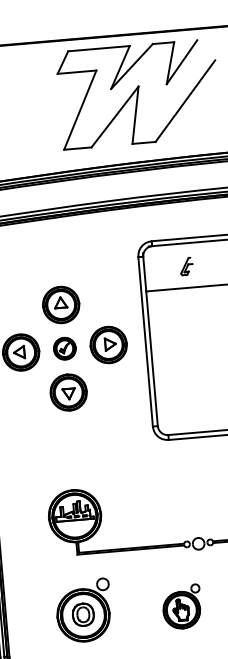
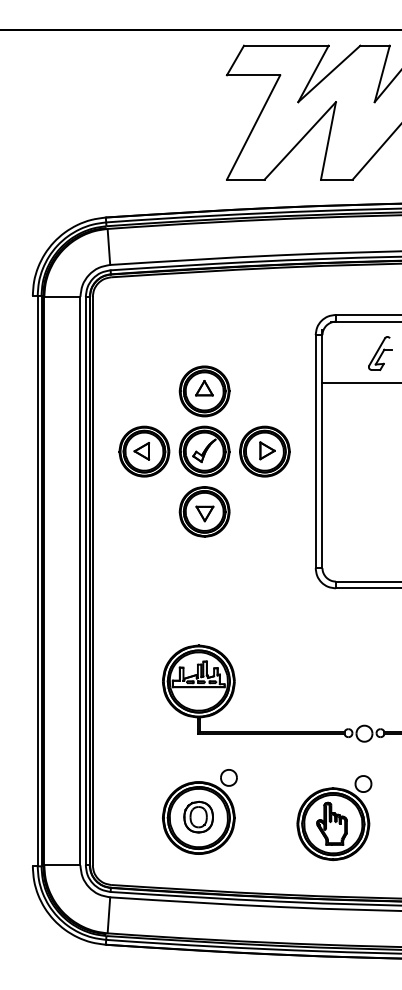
part: (186, 266) -> (380, 353), size x1.43
part: (64, 348) -> (204, 451), size x1.67
part: (182, 607) -> (334, 818), size x1.43

